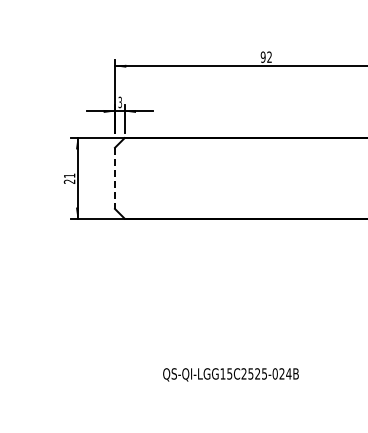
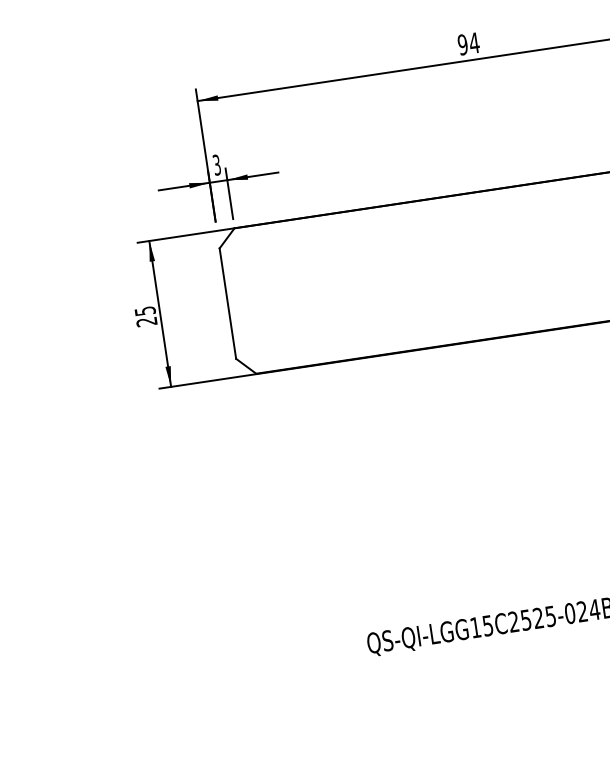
text: (269, 56) -> (474, 41), 92 -> 94
text: (69, 175) -> (144, 310), 21 -> 25
line: (114, 178) -> (227, 303), dashed -> solid

